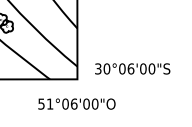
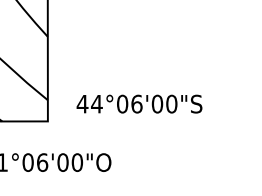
text: (102, 68) -> (89, 103), 30°06'00"S -> 44°06'00"S

